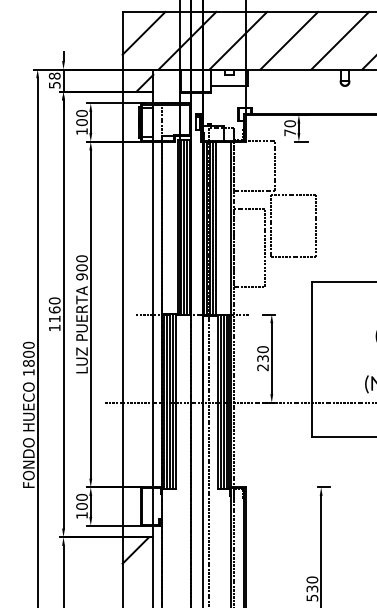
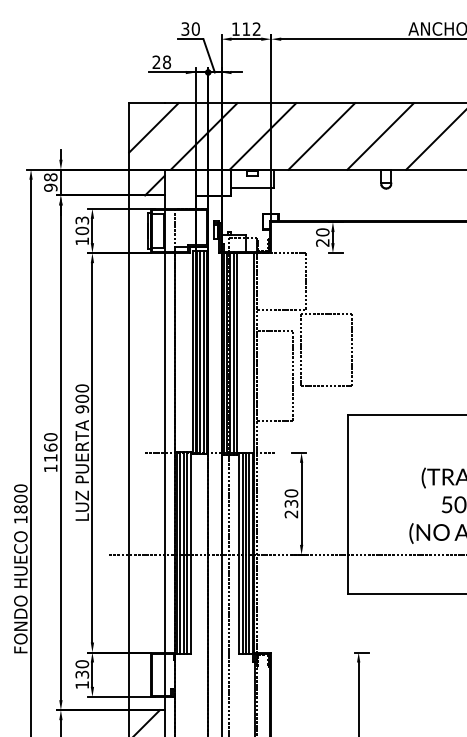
text: (54, 84) -> (50, 187), 58 -> 98
text: (82, 113) -> (82, 220), 100 -> 103
text: (289, 132) -> (322, 242), 70 -> 20
text: (82, 506) -> (82, 674), 100 -> 130

